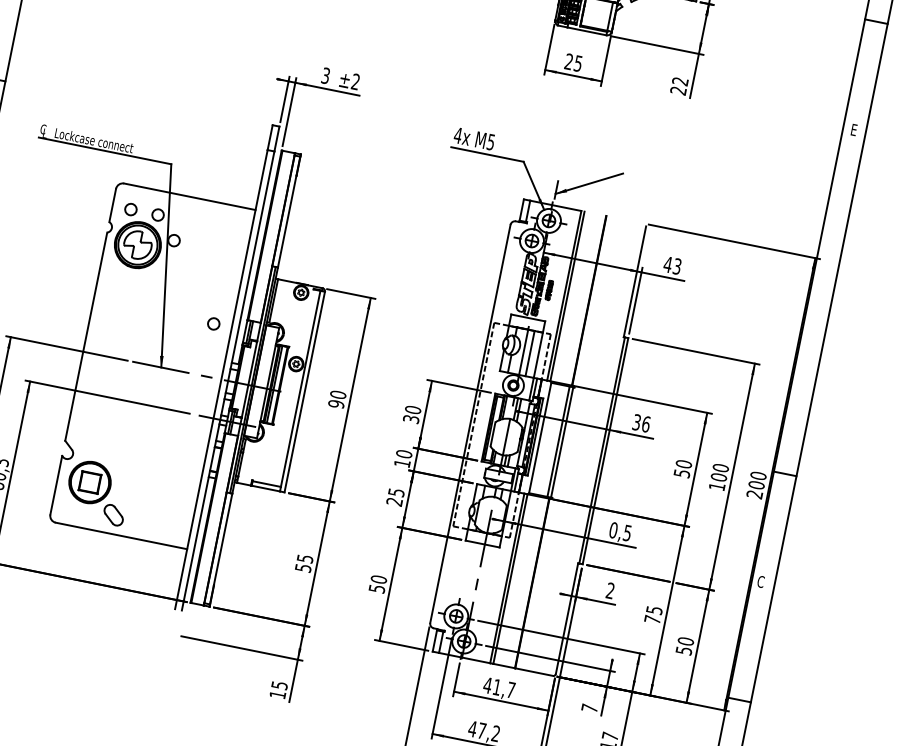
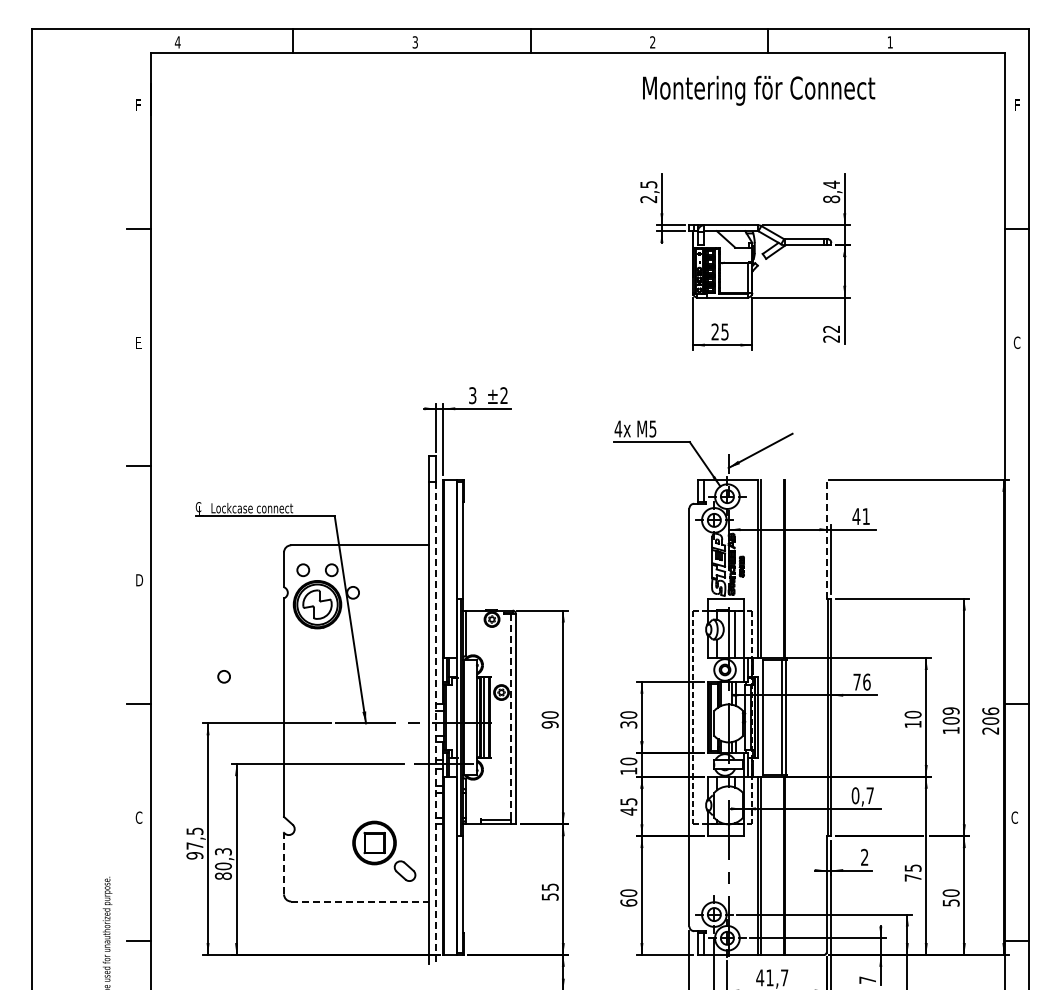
text: (853, 129) -> (1016, 342), E -> C
text: (676, 266) -> (865, 516), 43 -> 41
line: (634, 282) -> (826, 541), solid -> dashed
circle: (213, 323) -> (223, 676), moved
line: (228, 381) -> (436, 723), solid -> dashed
line: (301, 388) -> (511, 716), solid -> dashed
text: (636, 421) -> (856, 681), 36 -> 76
text: (721, 467) -> (951, 710), 100 -> 109
text: (681, 473) -> (912, 724), 50 -> 10
text: (758, 475) -> (990, 710), 200 -> 206
line: (56, 485) -> (284, 863), solid -> dashed
part: (98, 491) -> (384, 850), moved
text: (394, 501) -> (628, 811), 25 -> 45
text: (626, 532) -> (869, 795), 0,5 -> 0,7
line: (121, 536) -> (360, 901), solid -> dashed
text: (376, 588) -> (628, 902), 50 -> 60

